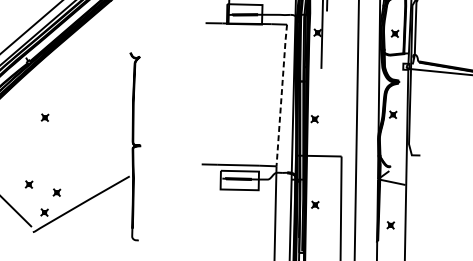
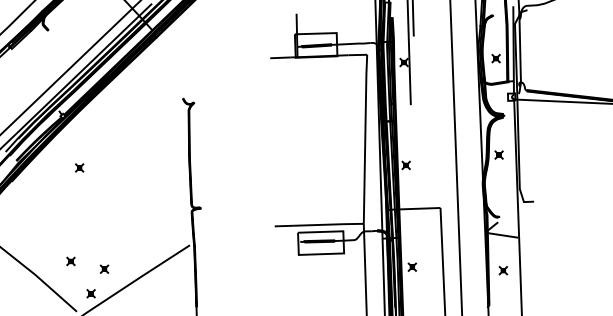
line: (281, 94) -> (365, 138), dashed -> solid
part: (45, 117) -> (79, 167), moved
part: (390, 225) -> (503, 270), moved

